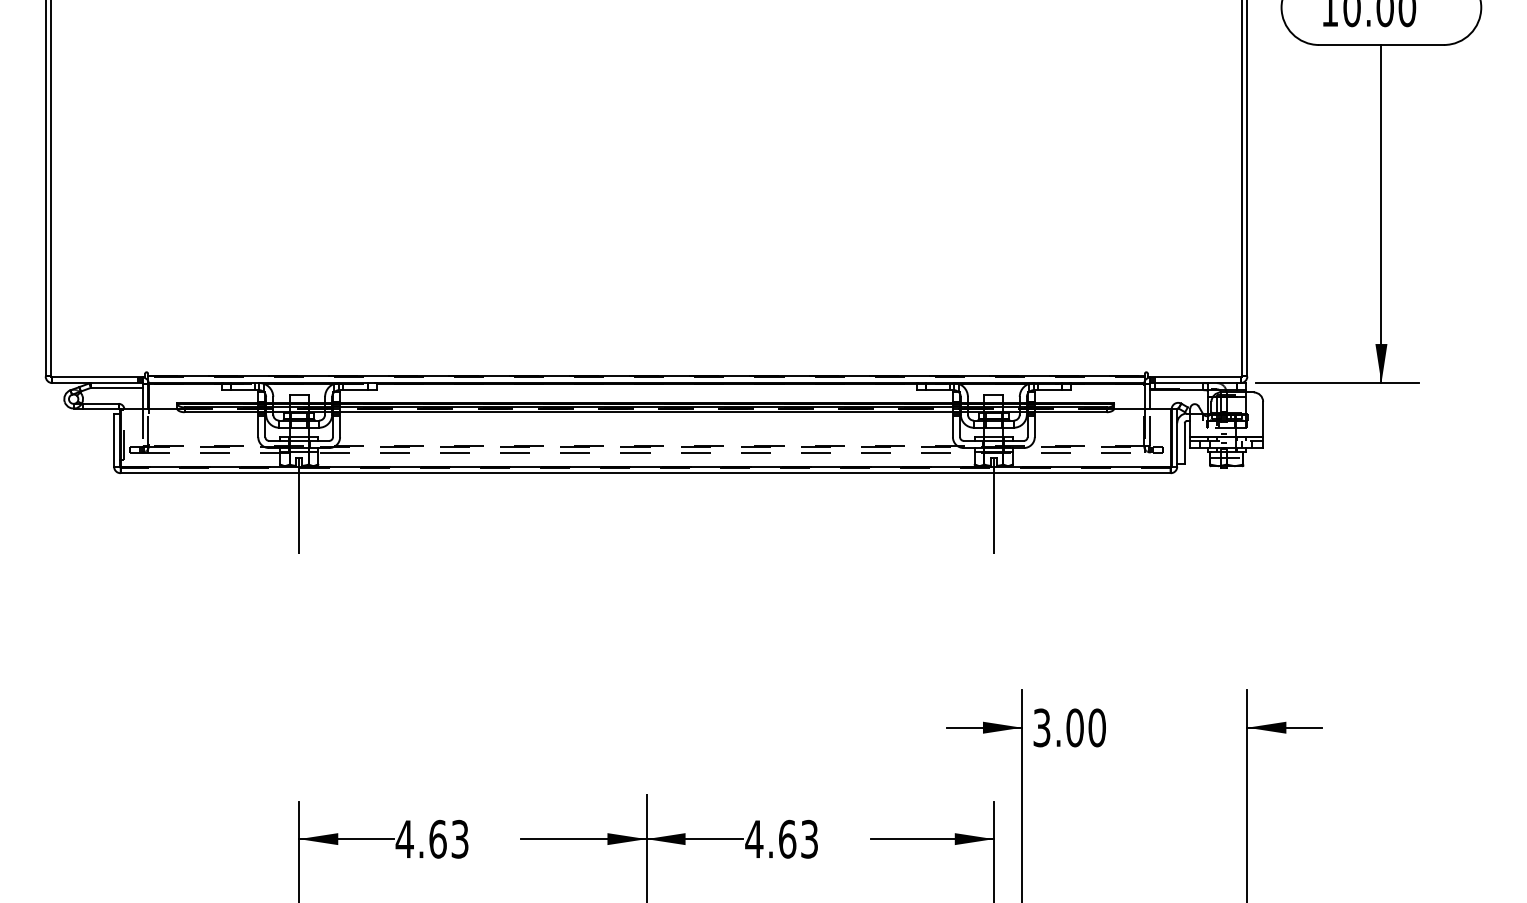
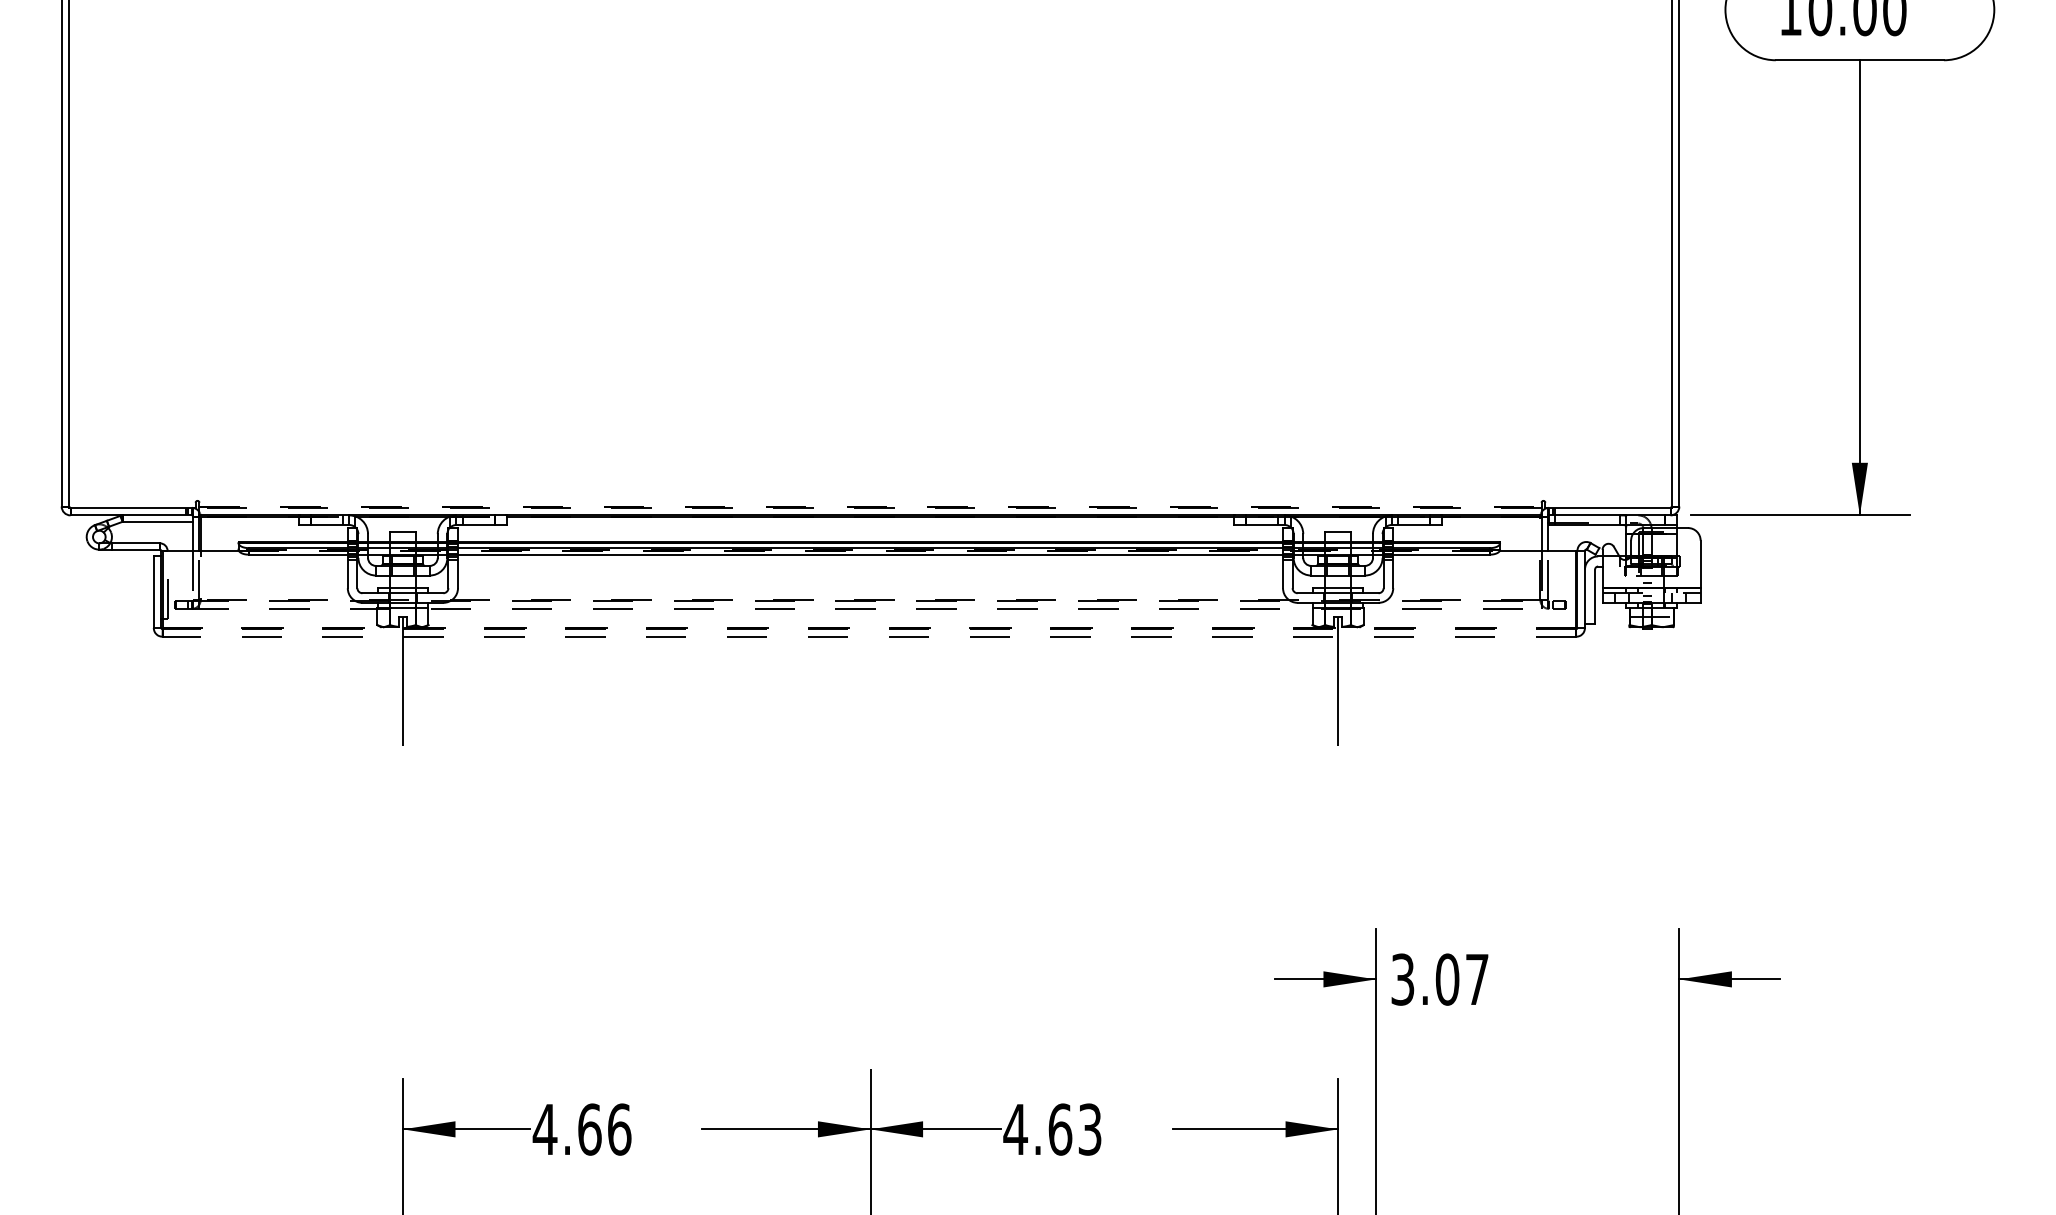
line: (647, 376) -> (871, 506), solid -> dashed
line: (645, 466) -> (869, 627), solid -> dashed
line: (645, 473) -> (869, 636), solid -> dashed
text: (1097, 727) -> (1477, 979), 3.00 -> 3.07
text: (460, 839) -> (619, 1129), 4.63 -> 4.66

